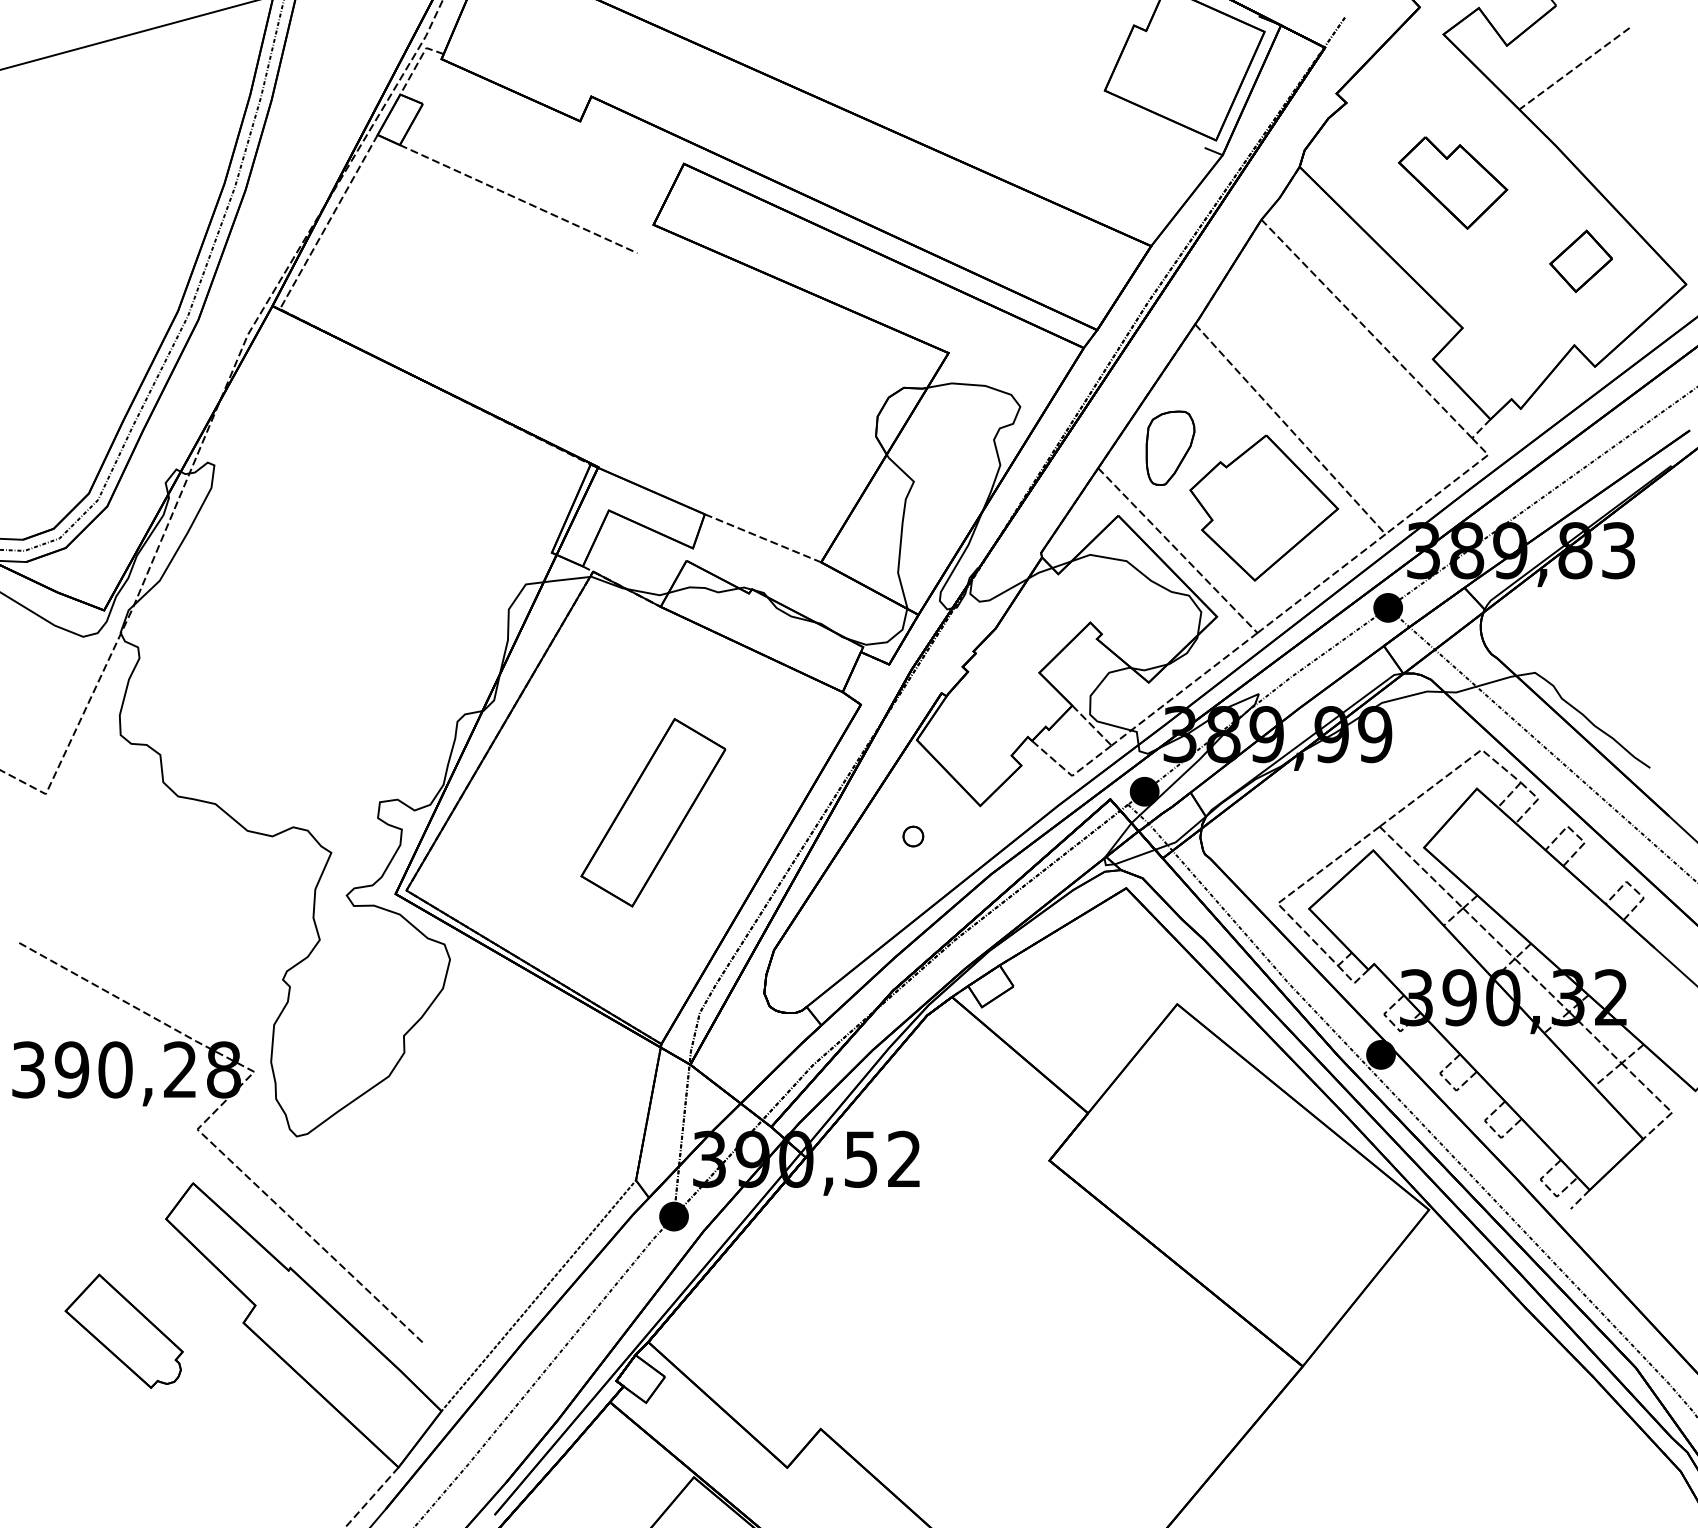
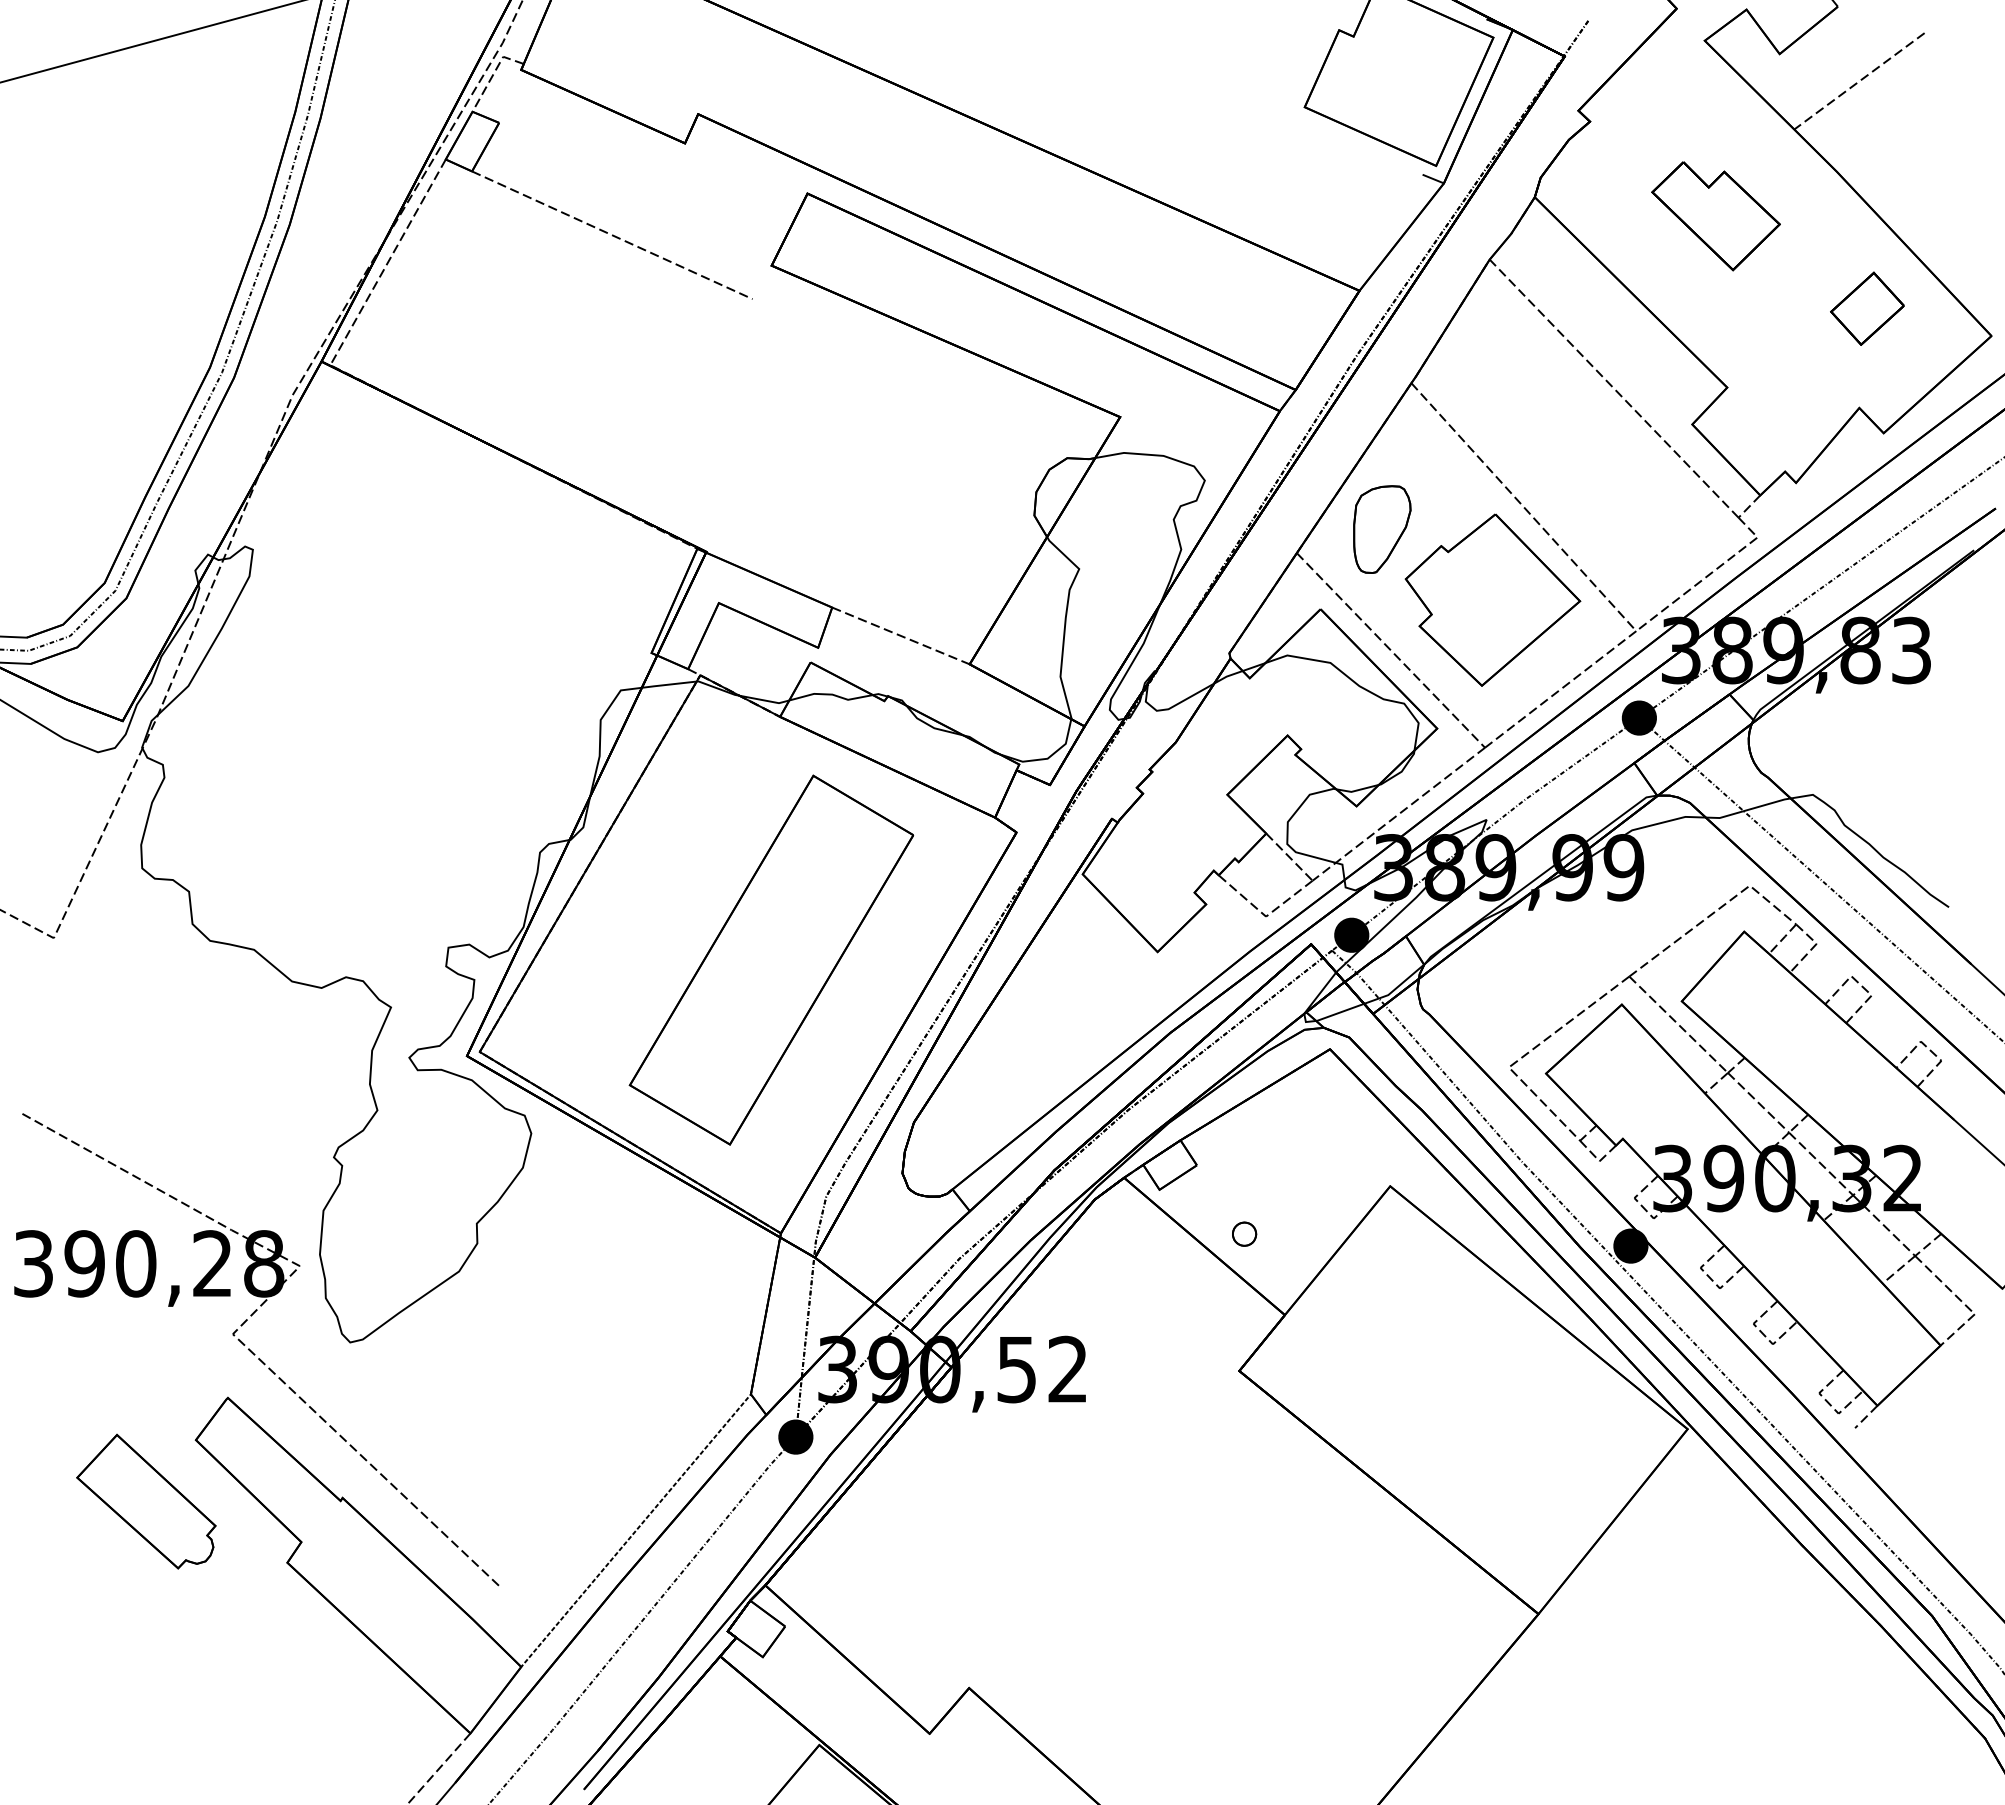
part: (653, 812) -> (771, 959), size x1.67
part: (913, 835) -> (1244, 1233), moved
part: (124, 1331) -> (146, 1501), moved

